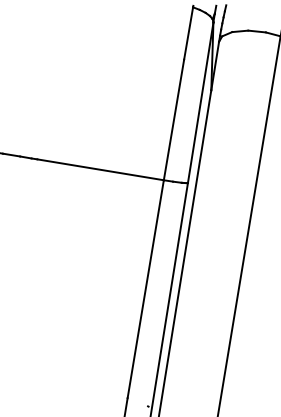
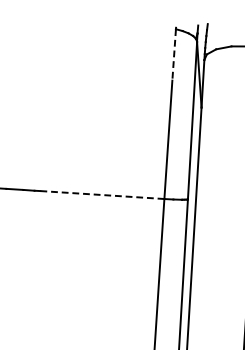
line: (188, 33) -> (174, 54), solid -> dashed
line: (100, 169) -> (102, 194), solid -> dashed

